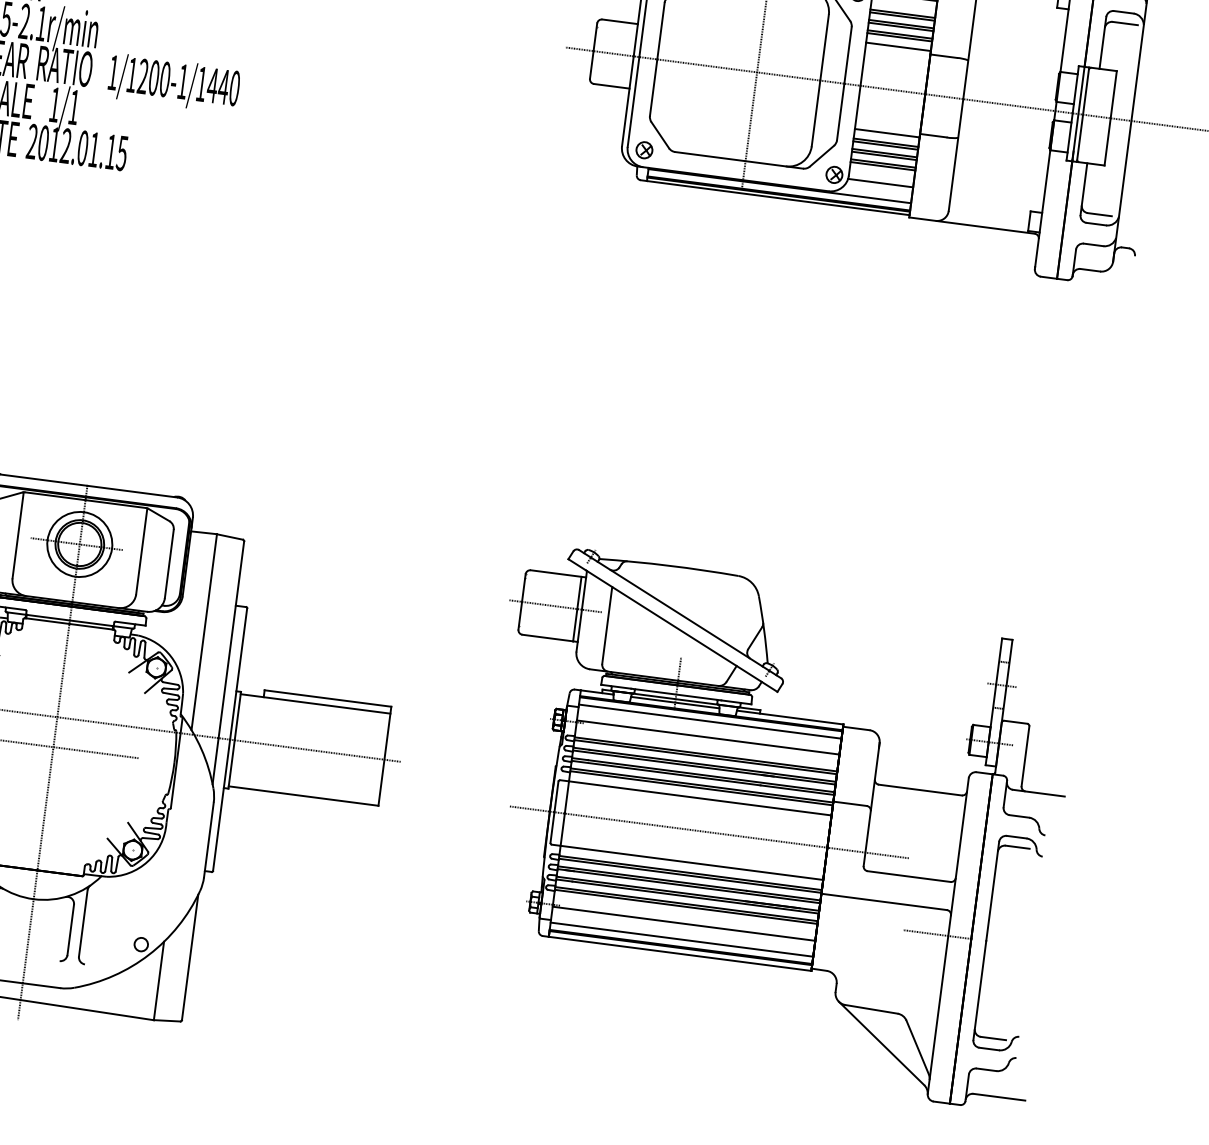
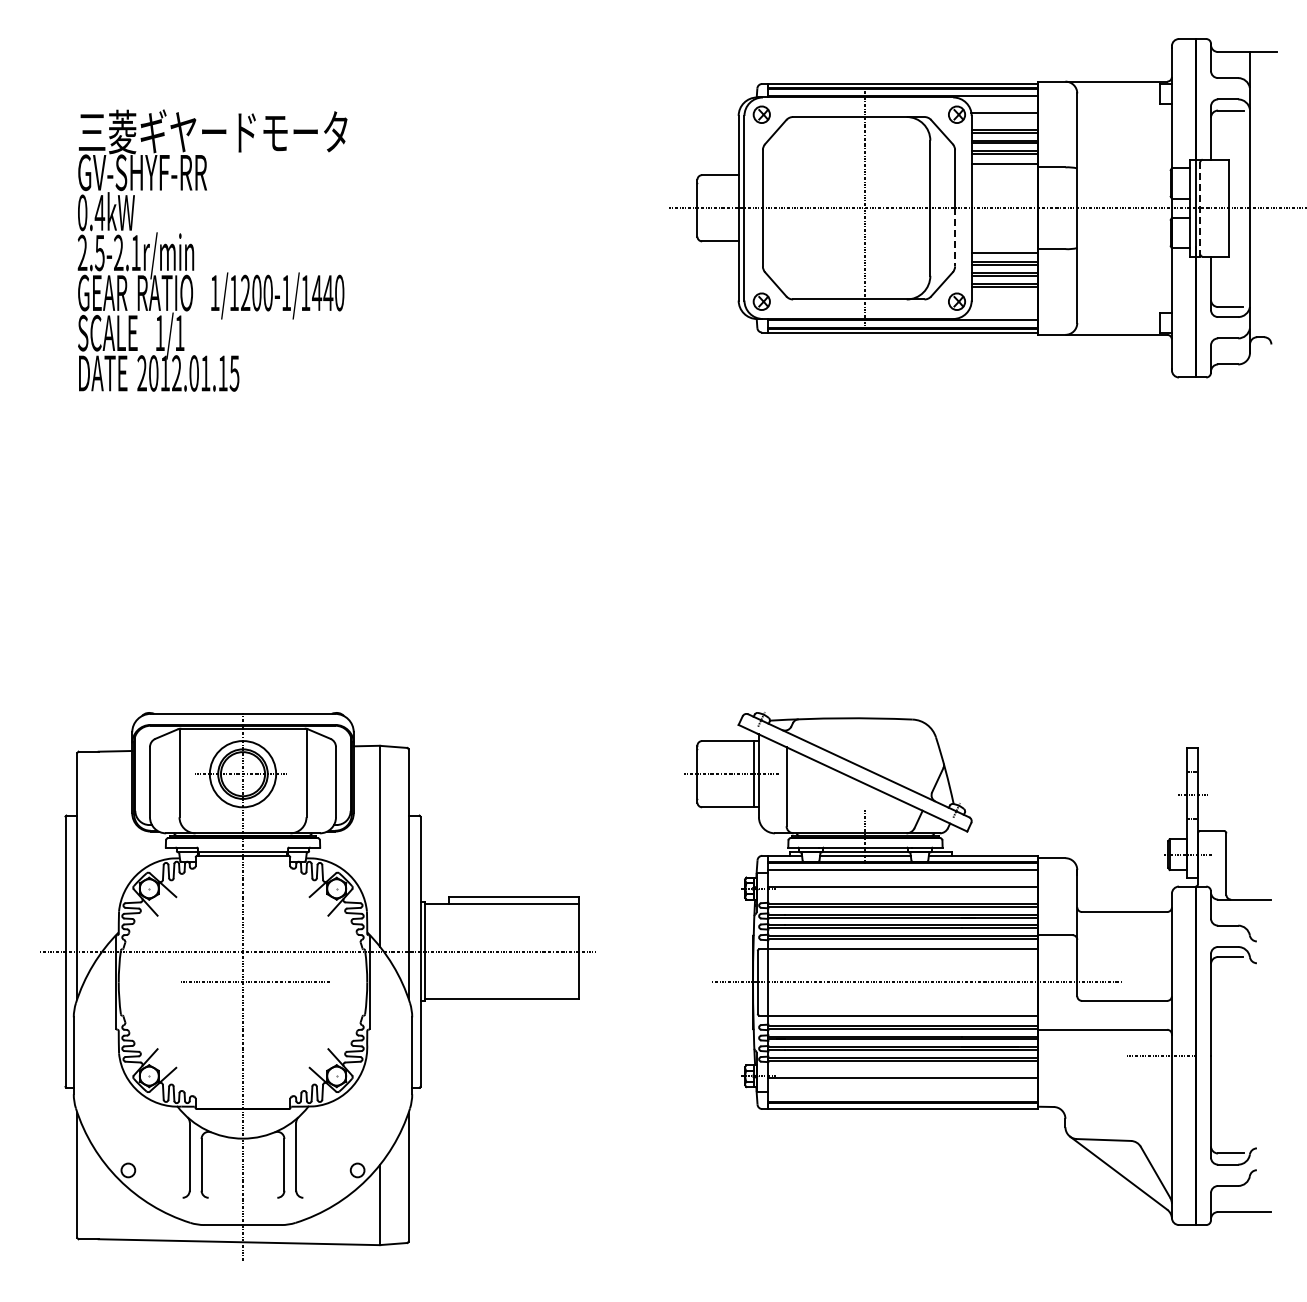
line: (841, 112) -> (955, 237), solid -> dashed
line: (1083, 114) -> (1200, 208), solid -> dashed
line: (880, 182) -> (1004, 303), removed
line: (682, 939) -> (903, 1094), removed

